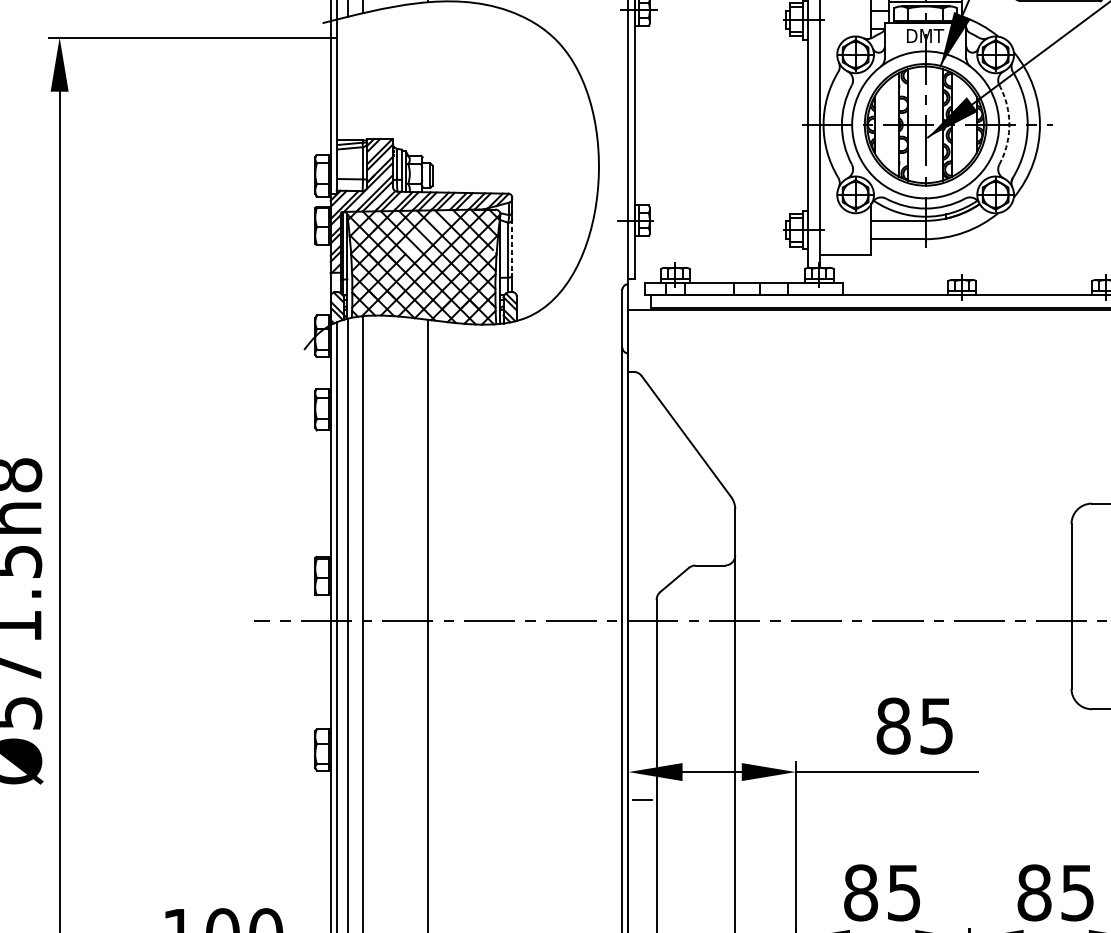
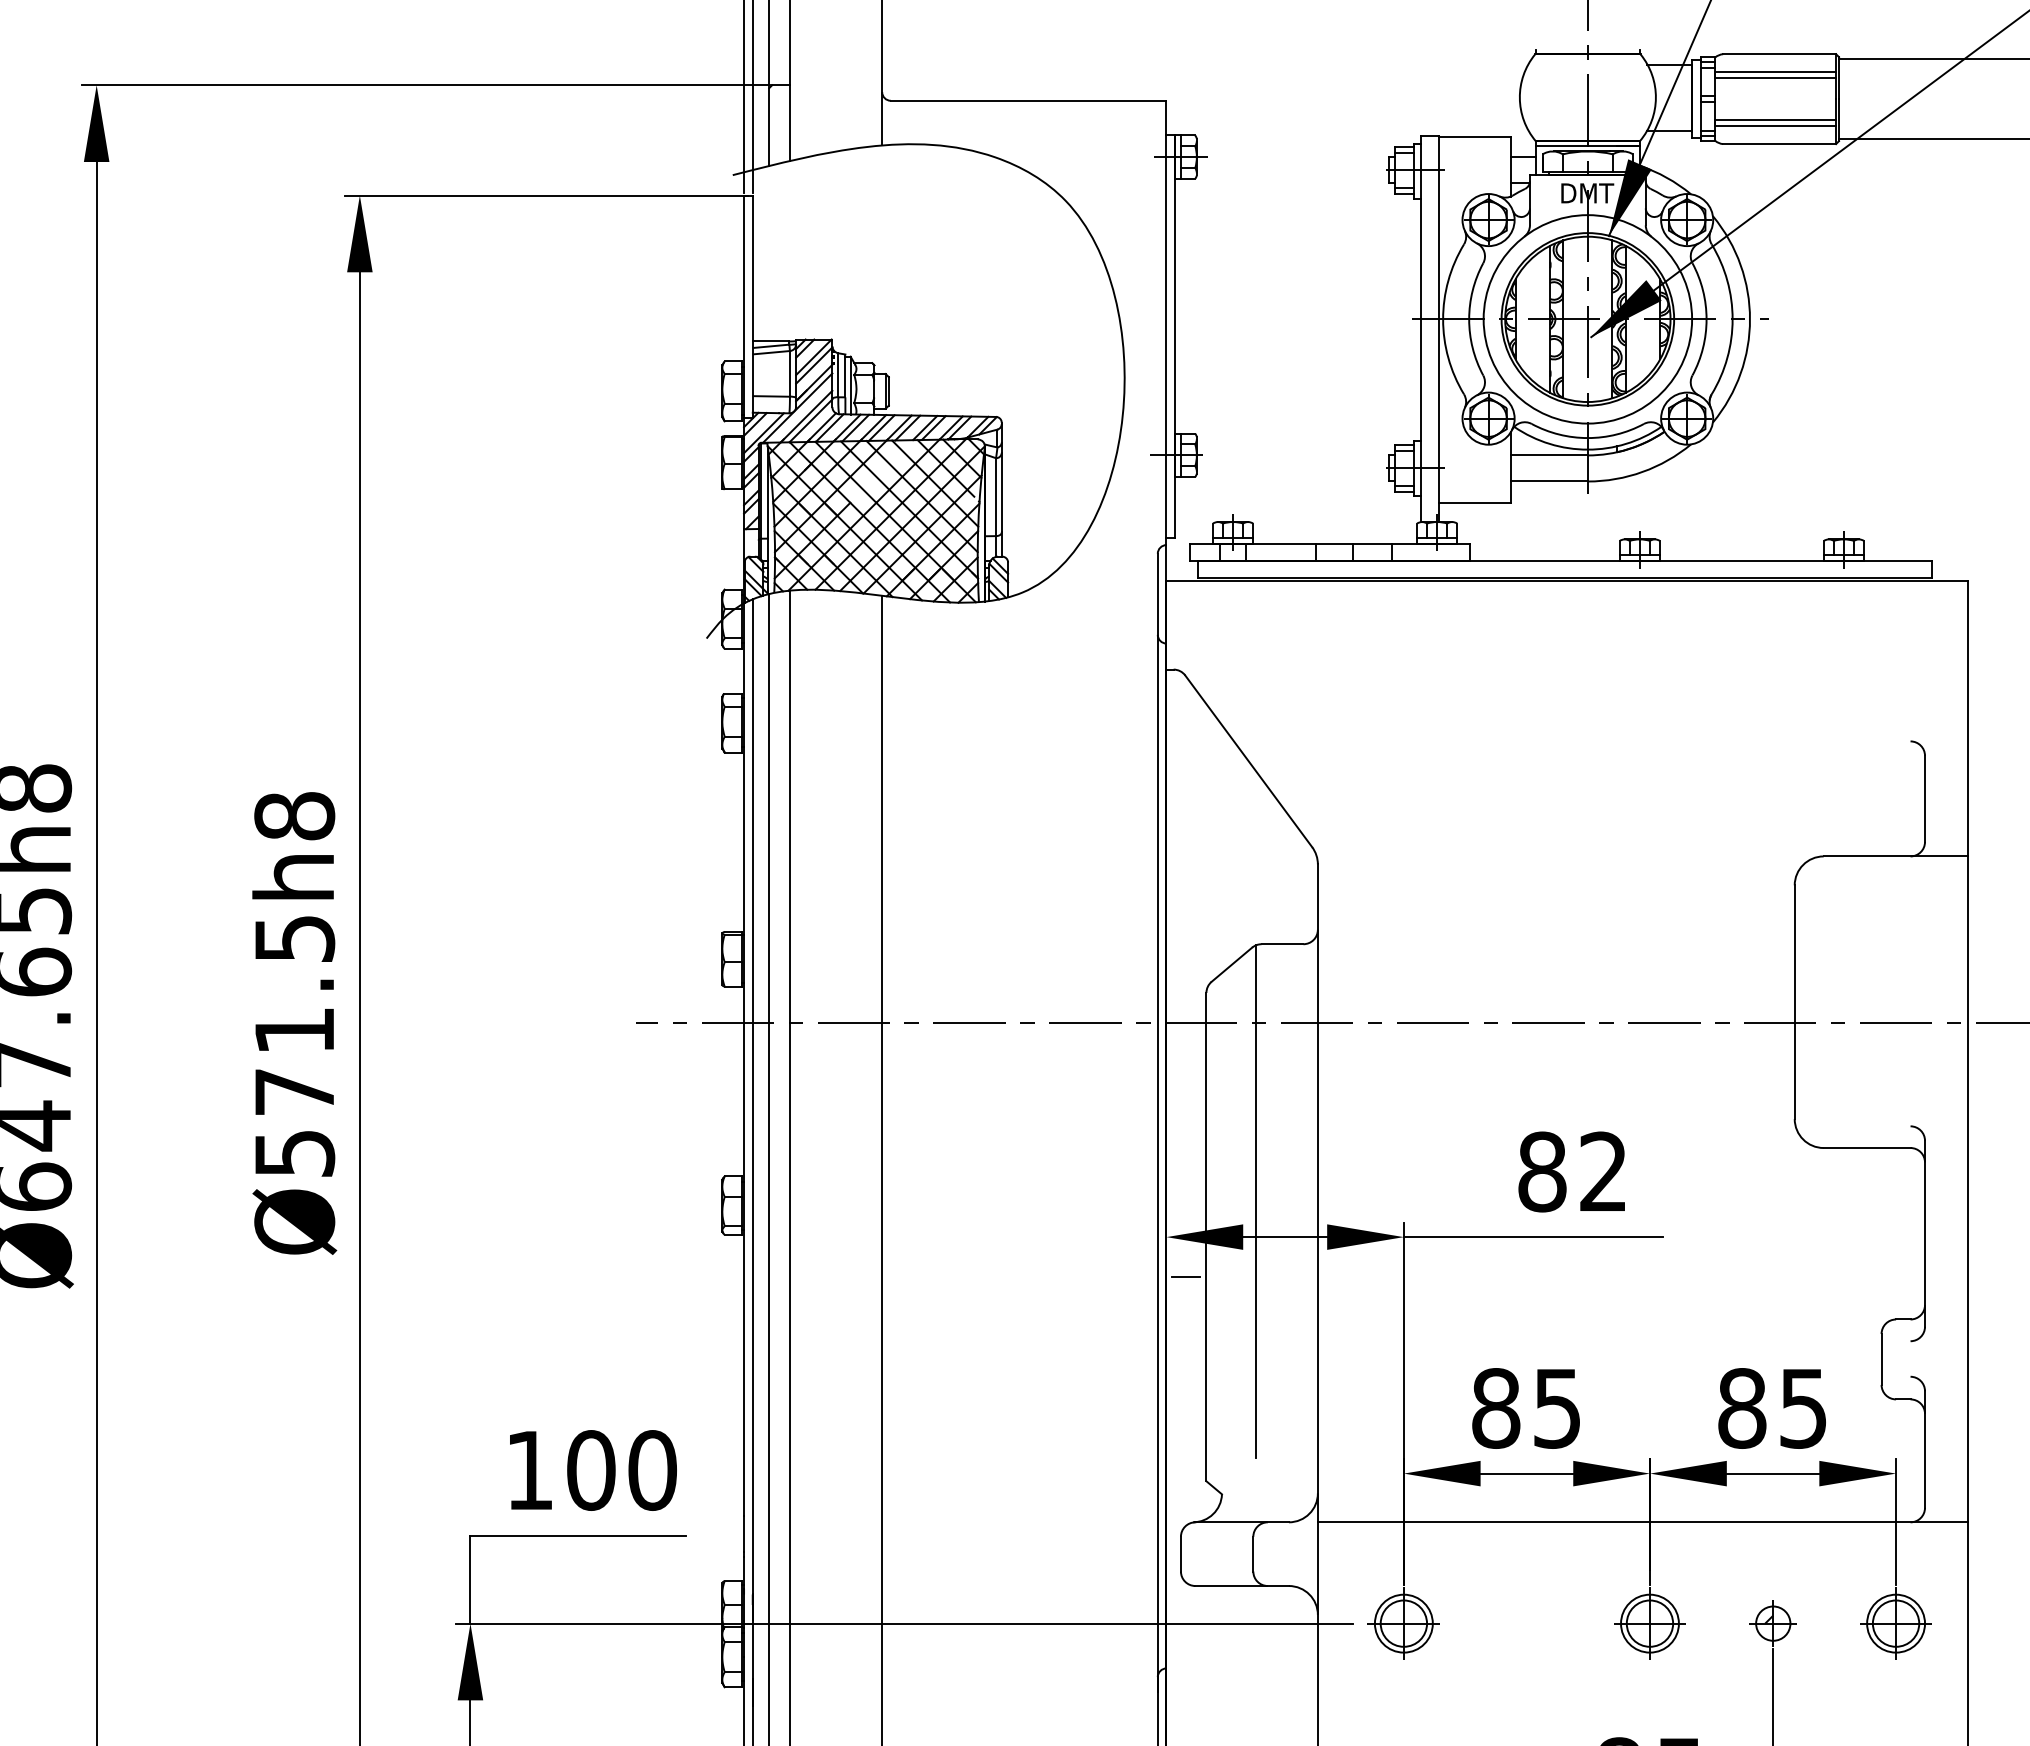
arc: (1009, 124) -> (1706, 319), dashed -> solid
line: (512, 246) -> (1001, 492), dashed -> solid
text: (936, 725) -> (1603, 1171), 85 -> 82
line: (691, 746) -> (1256, 1201), added

